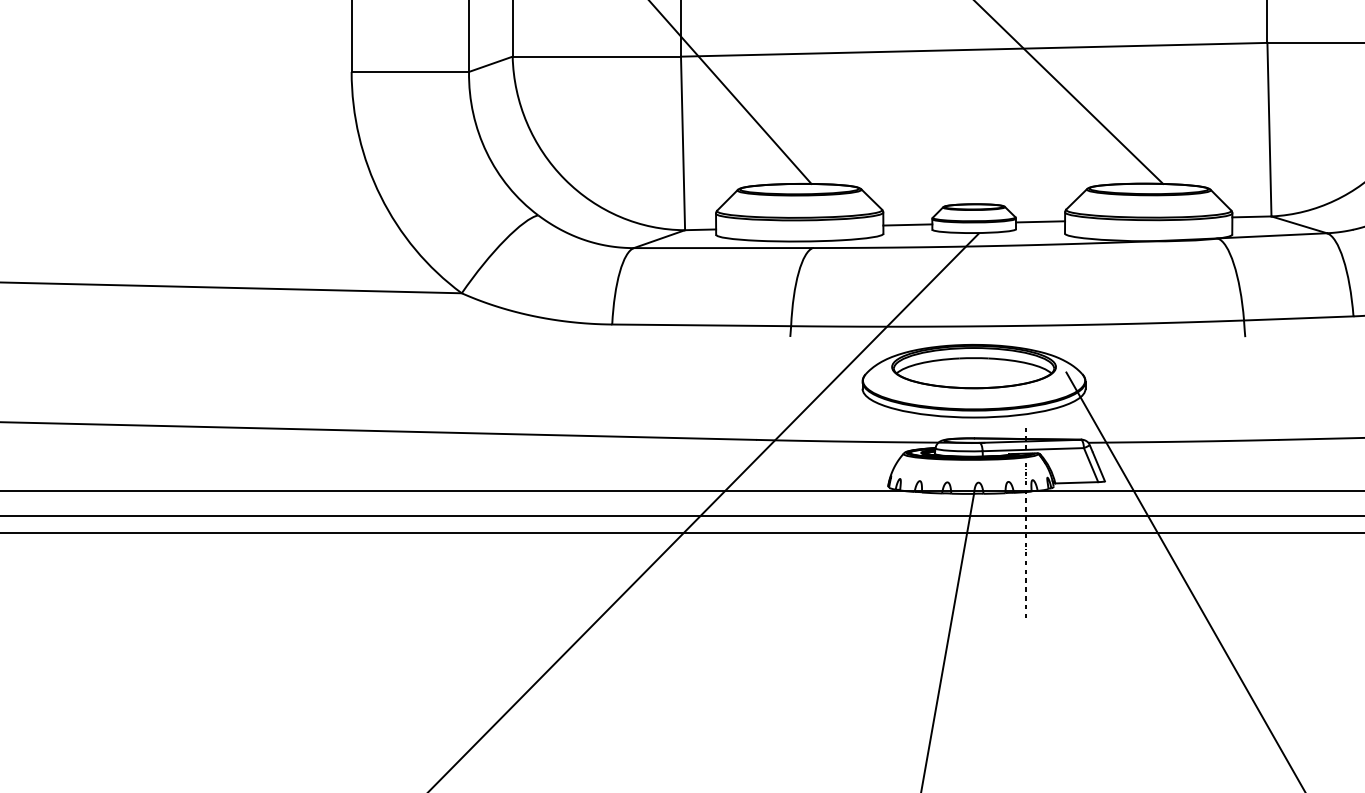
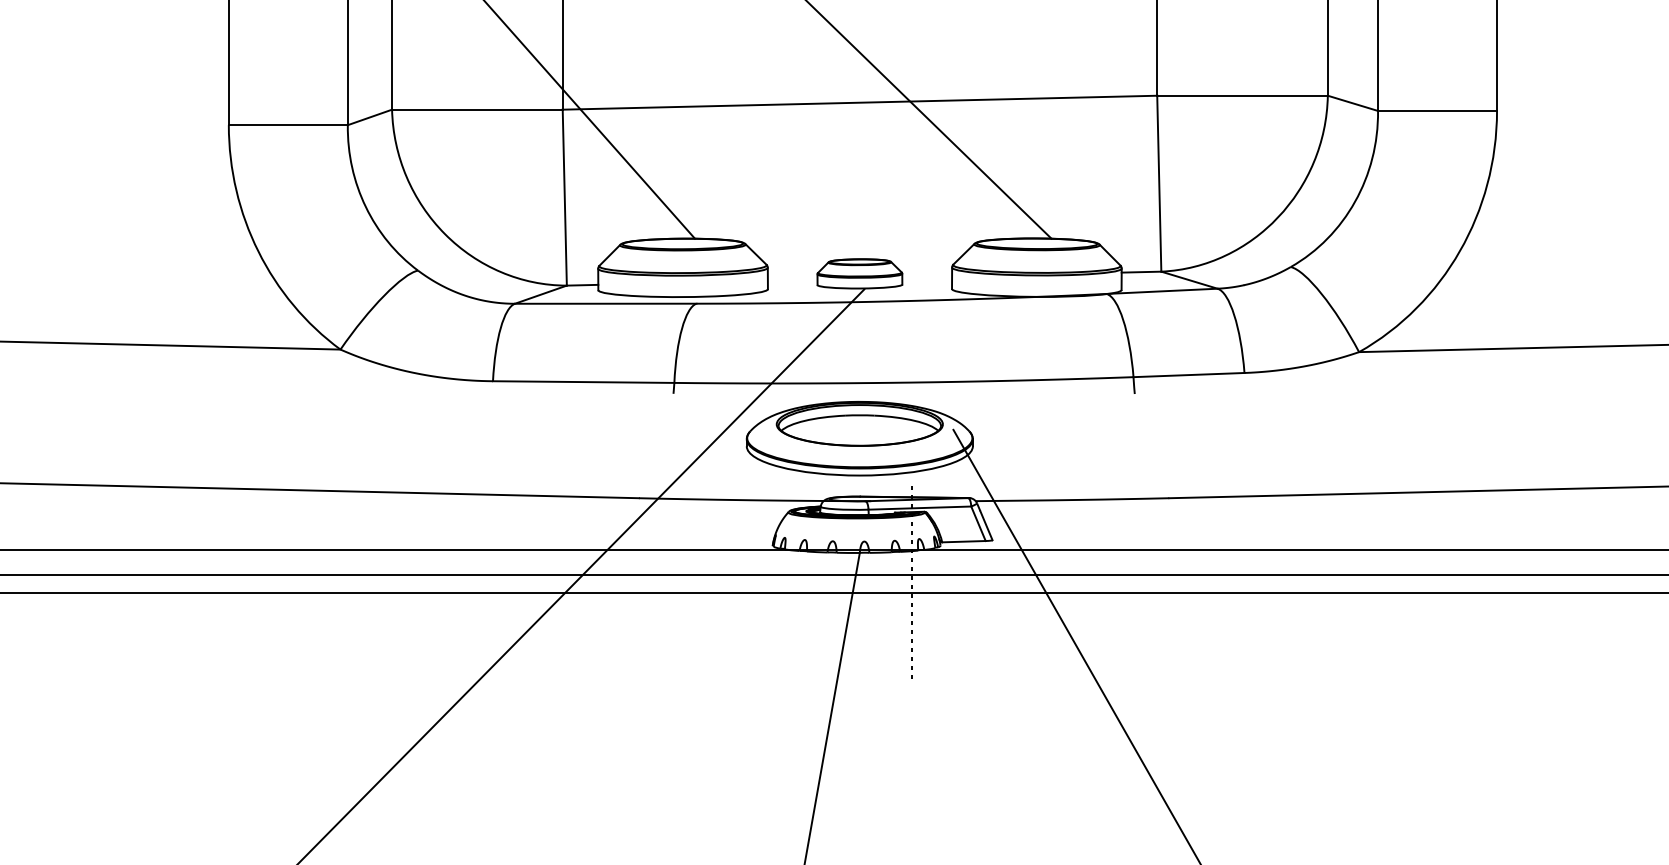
line: (1040, 221) -> (927, 276), removed
line: (907, 224) -> (792, 279), removed

